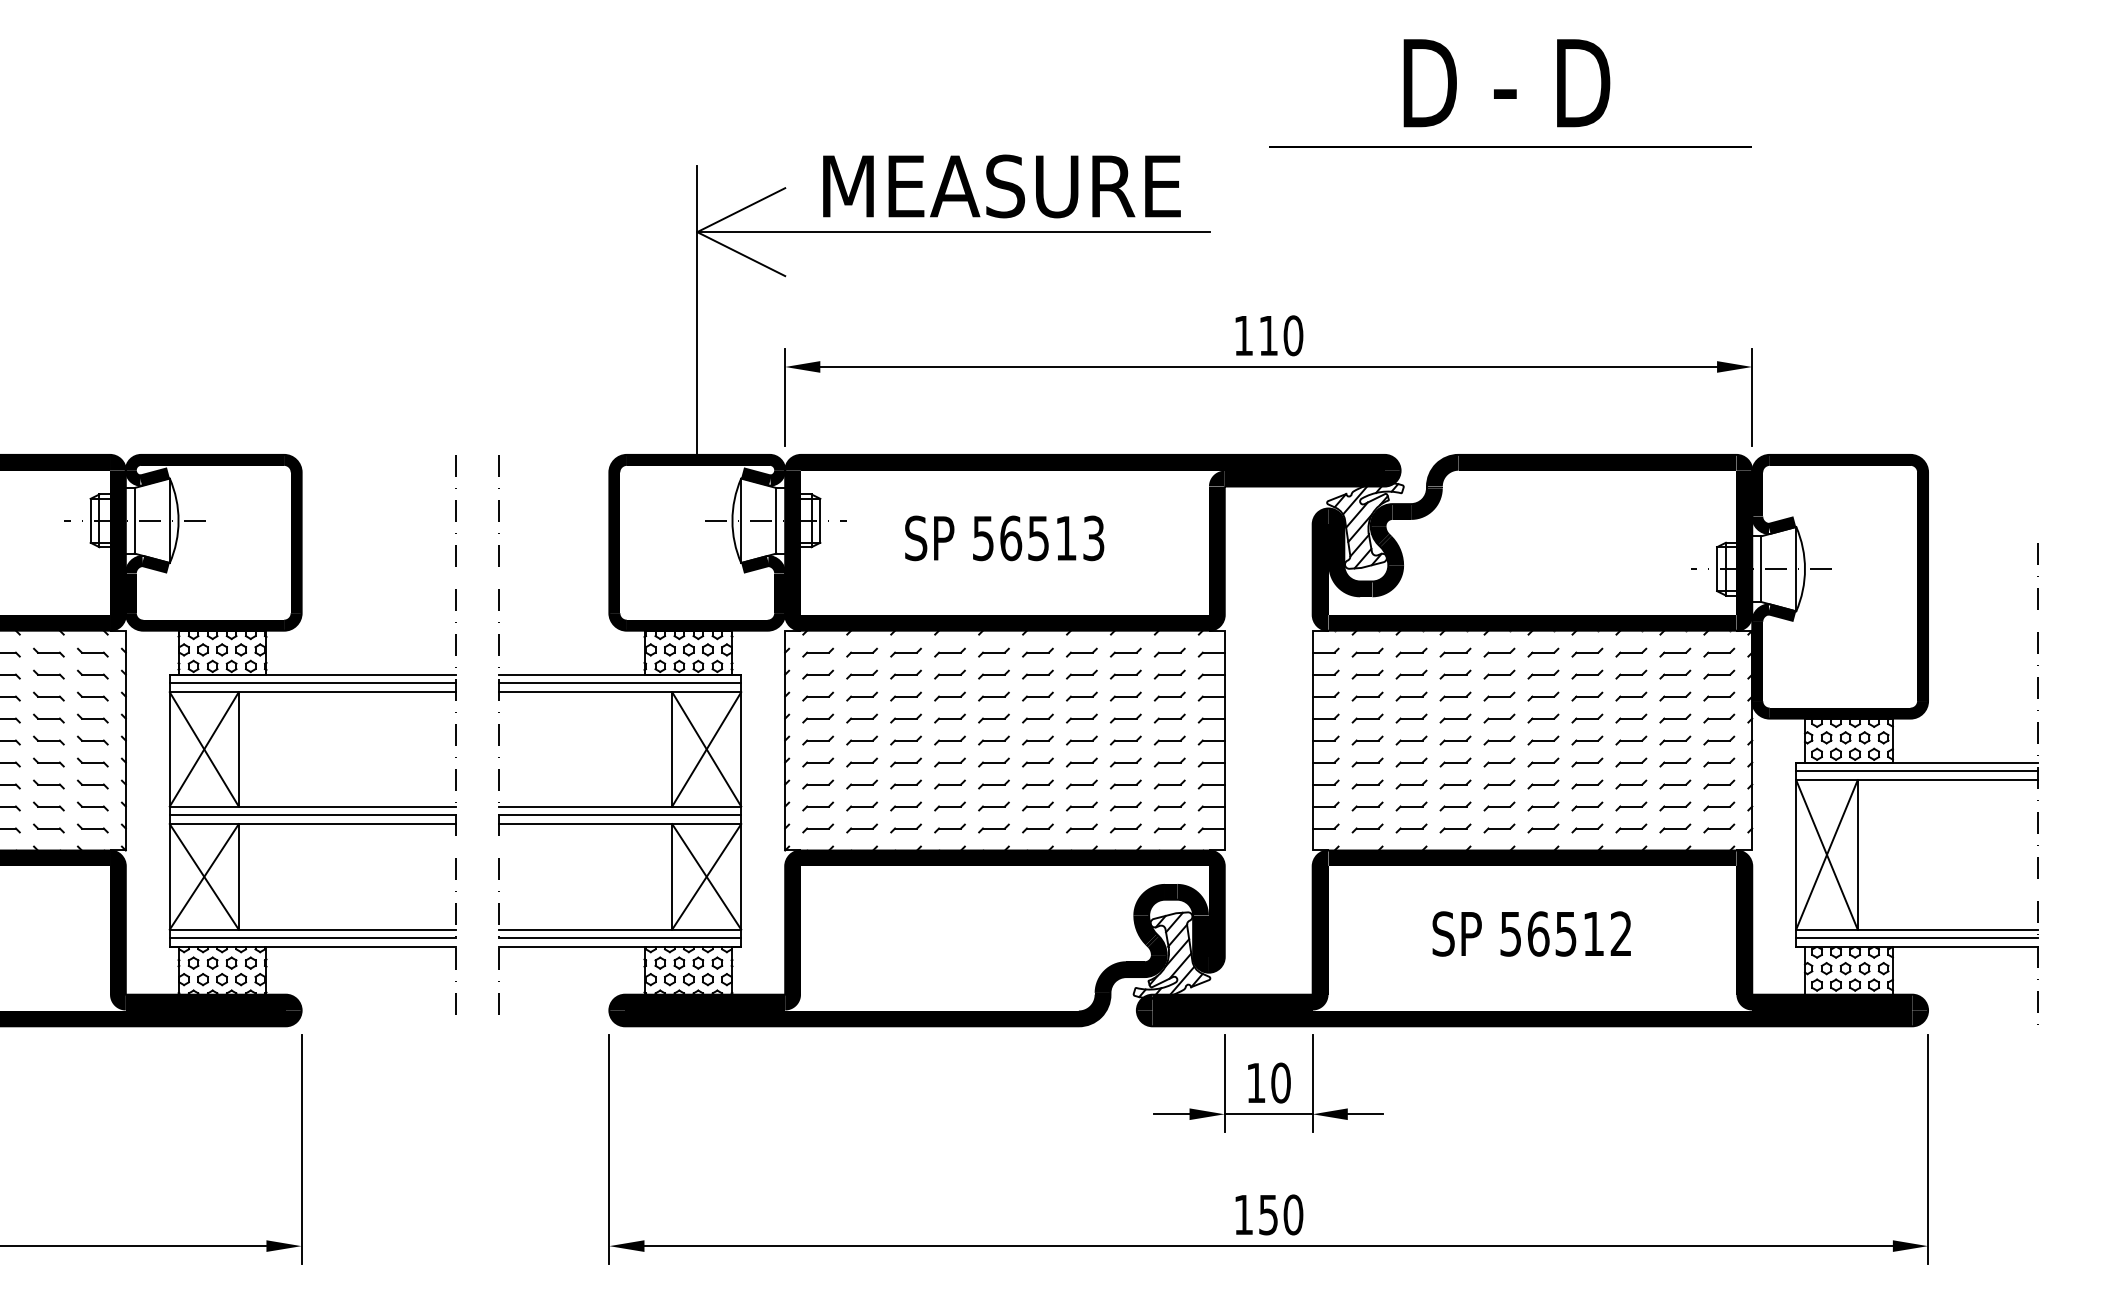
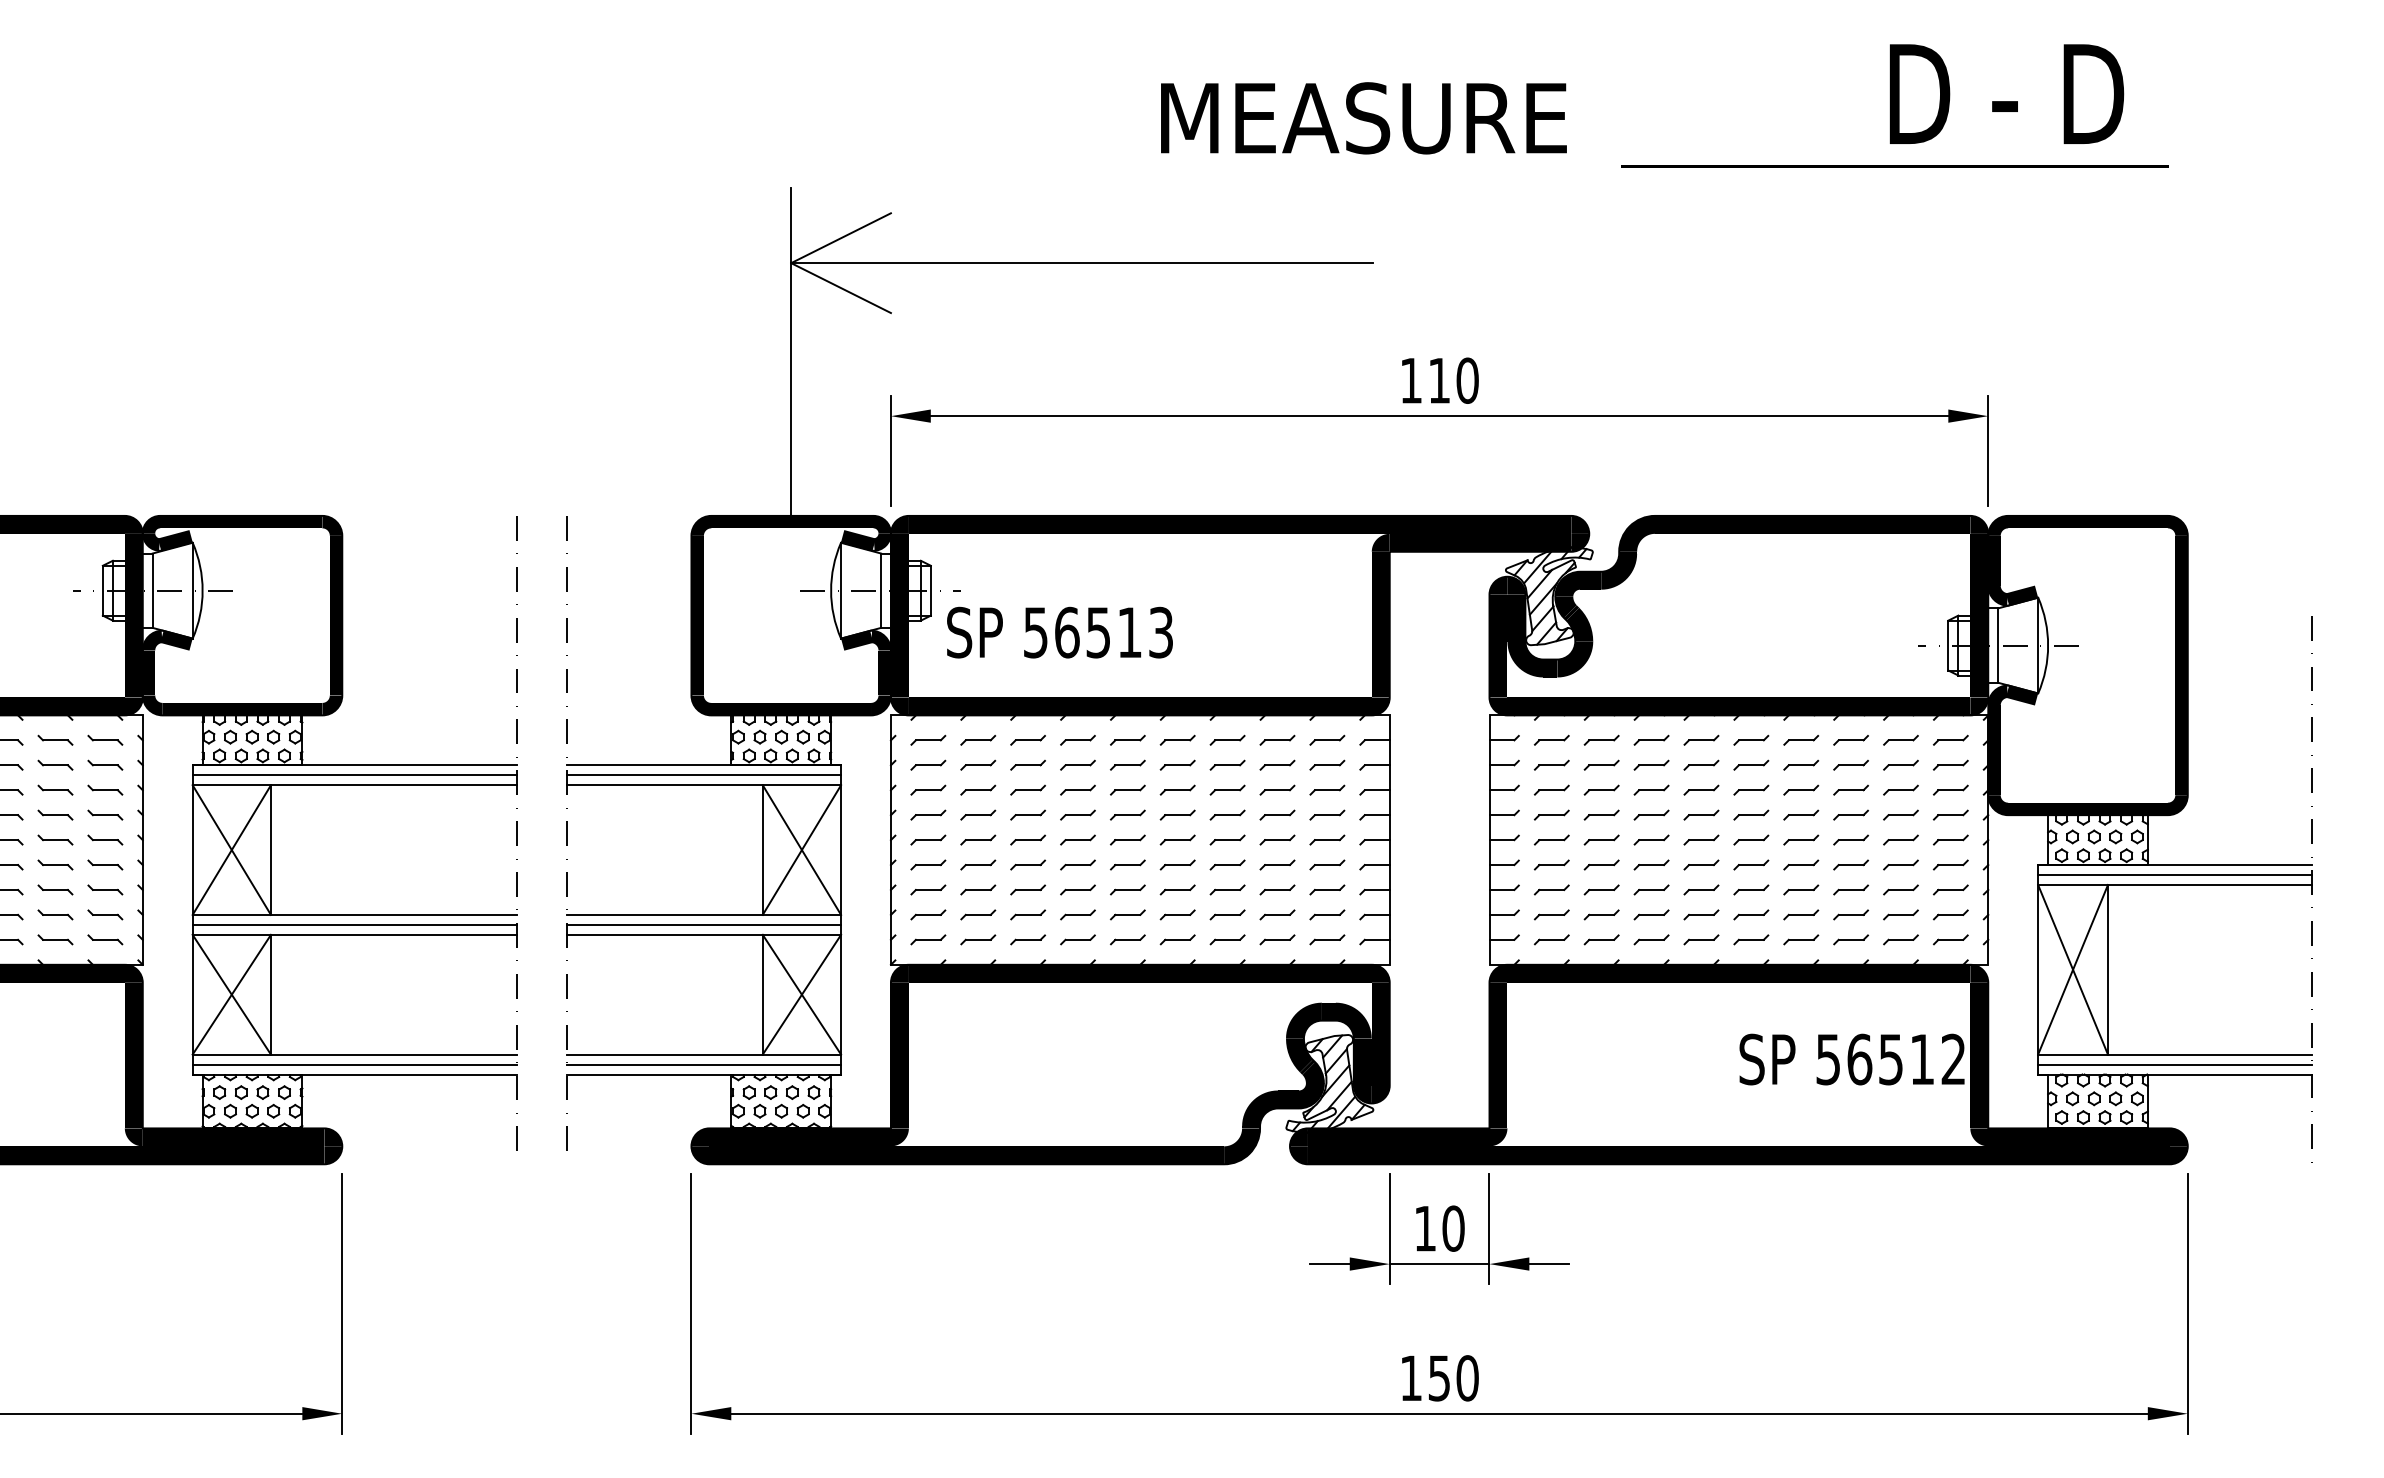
text: (1506, 82) -> (2006, 93), moved
line: (1510, 146) -> (1894, 166), moved
text: (1001, 186) -> (1363, 118), moved
text: (1004, 538) -> (1059, 632), moved
text: (1531, 933) -> (1851, 1059), moved

